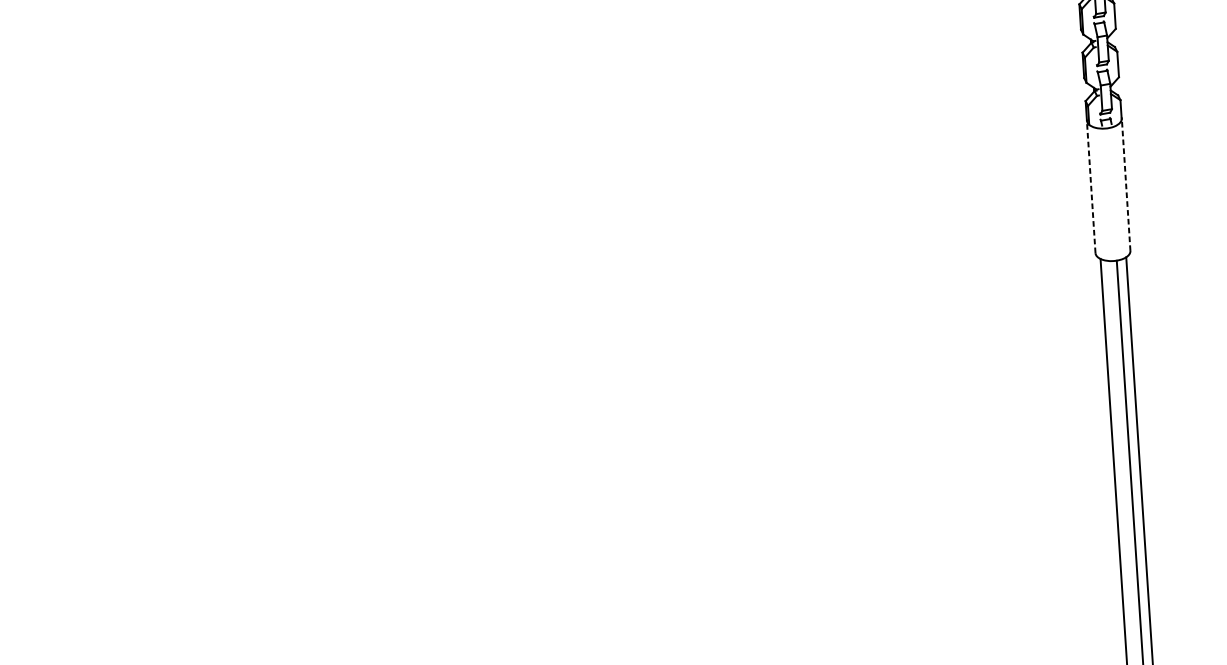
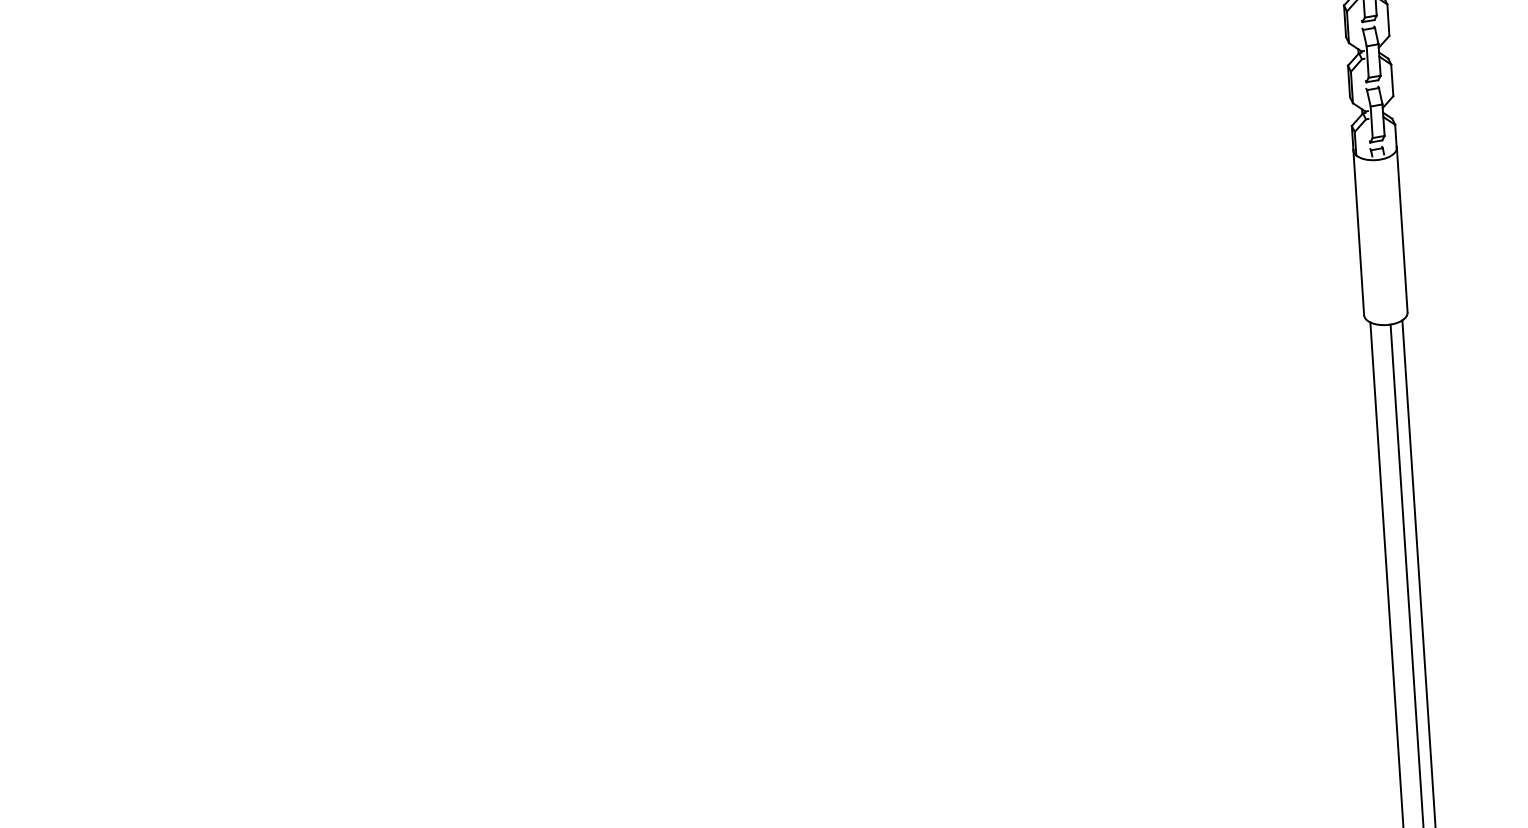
line: (1126, 185) -> (1402, 230), dashed -> solid
line: (1091, 186) -> (1358, 232), dashed -> solid

